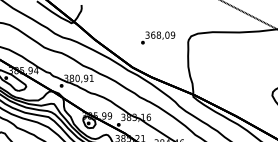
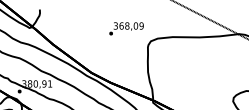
text: (158, 37) -> (126, 28), moved

